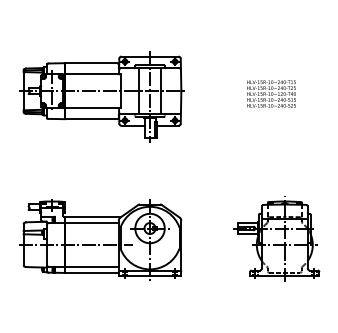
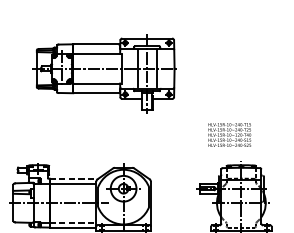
text: (271, 93) -> (229, 134), moved
part: (101, 96) -> (104, 73), moved
line: (93, 216) -> (74, 178), solid -> dashed
line: (92, 267) -> (73, 222), solid -> dashed

